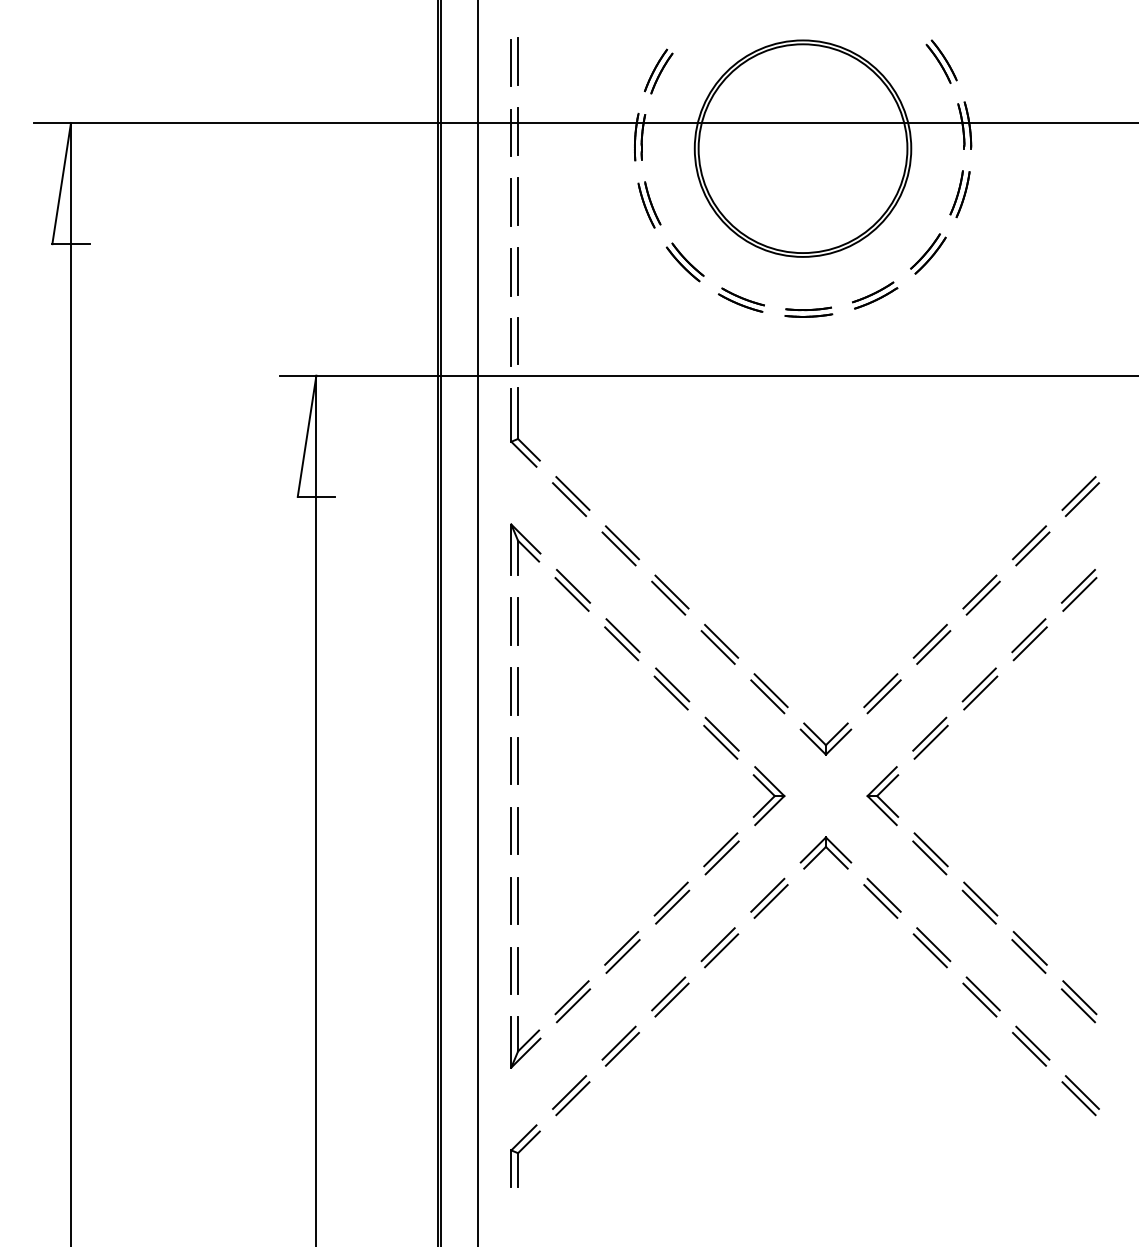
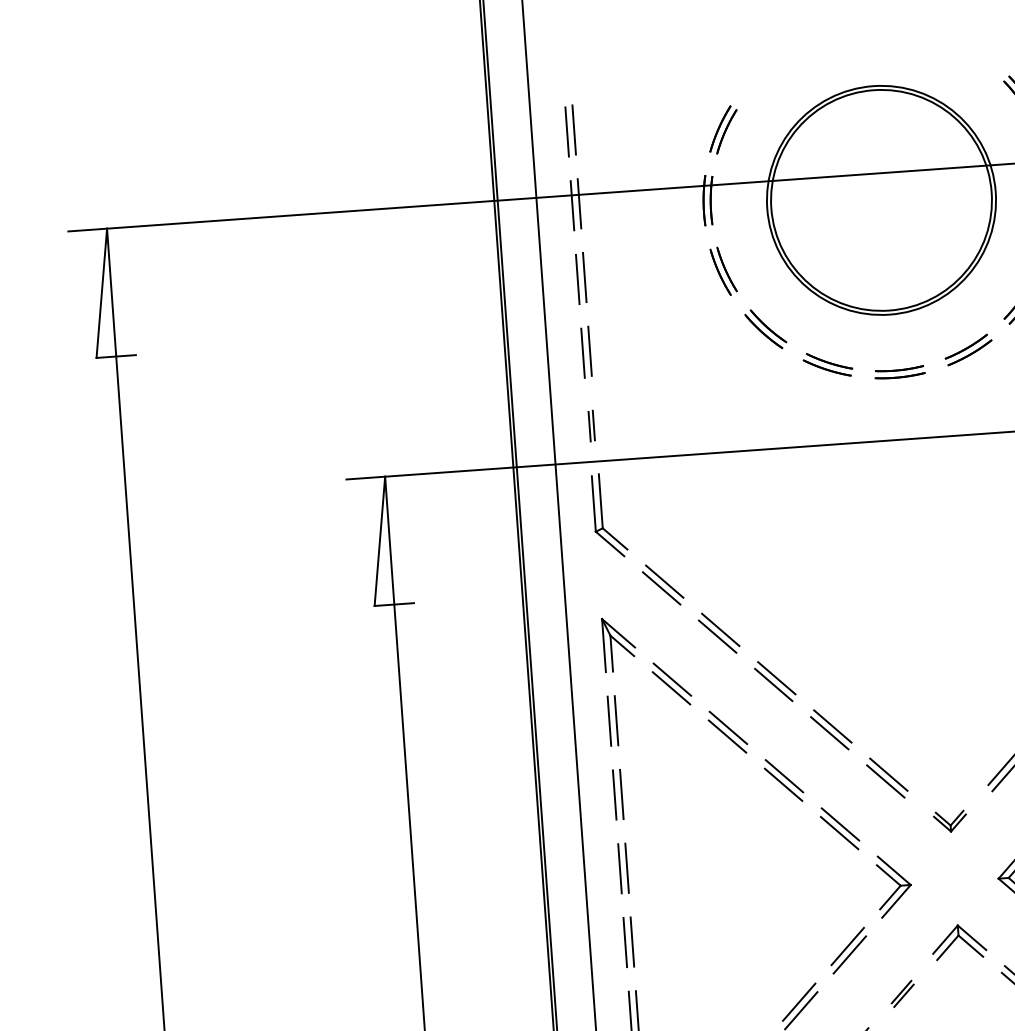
part: (514, 341) -> (591, 425), size x0.6
part: (825, 738) -> (949, 821), size x0.6
part: (769, 897) -> (902, 993), size x0.6

